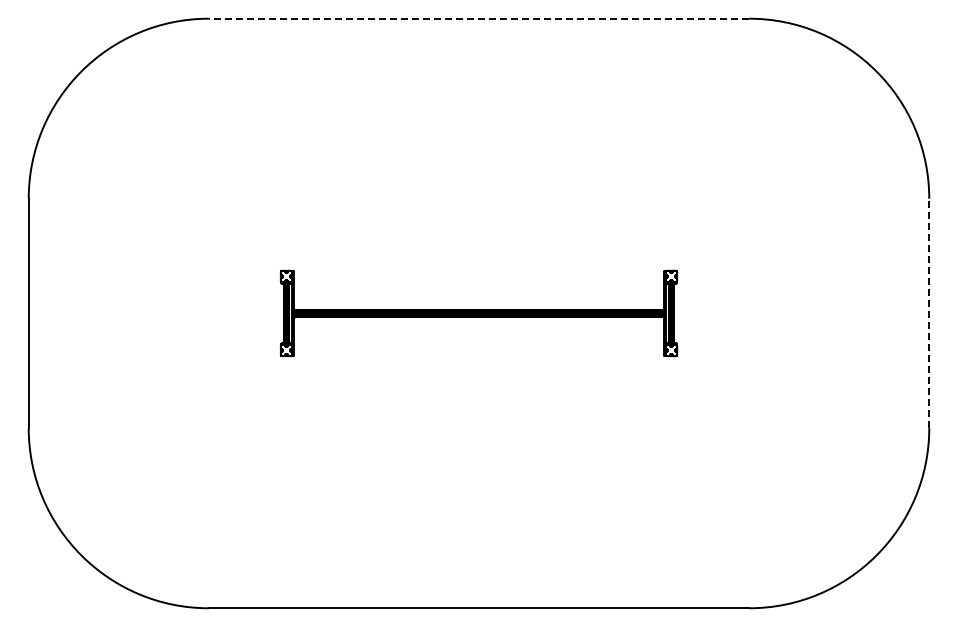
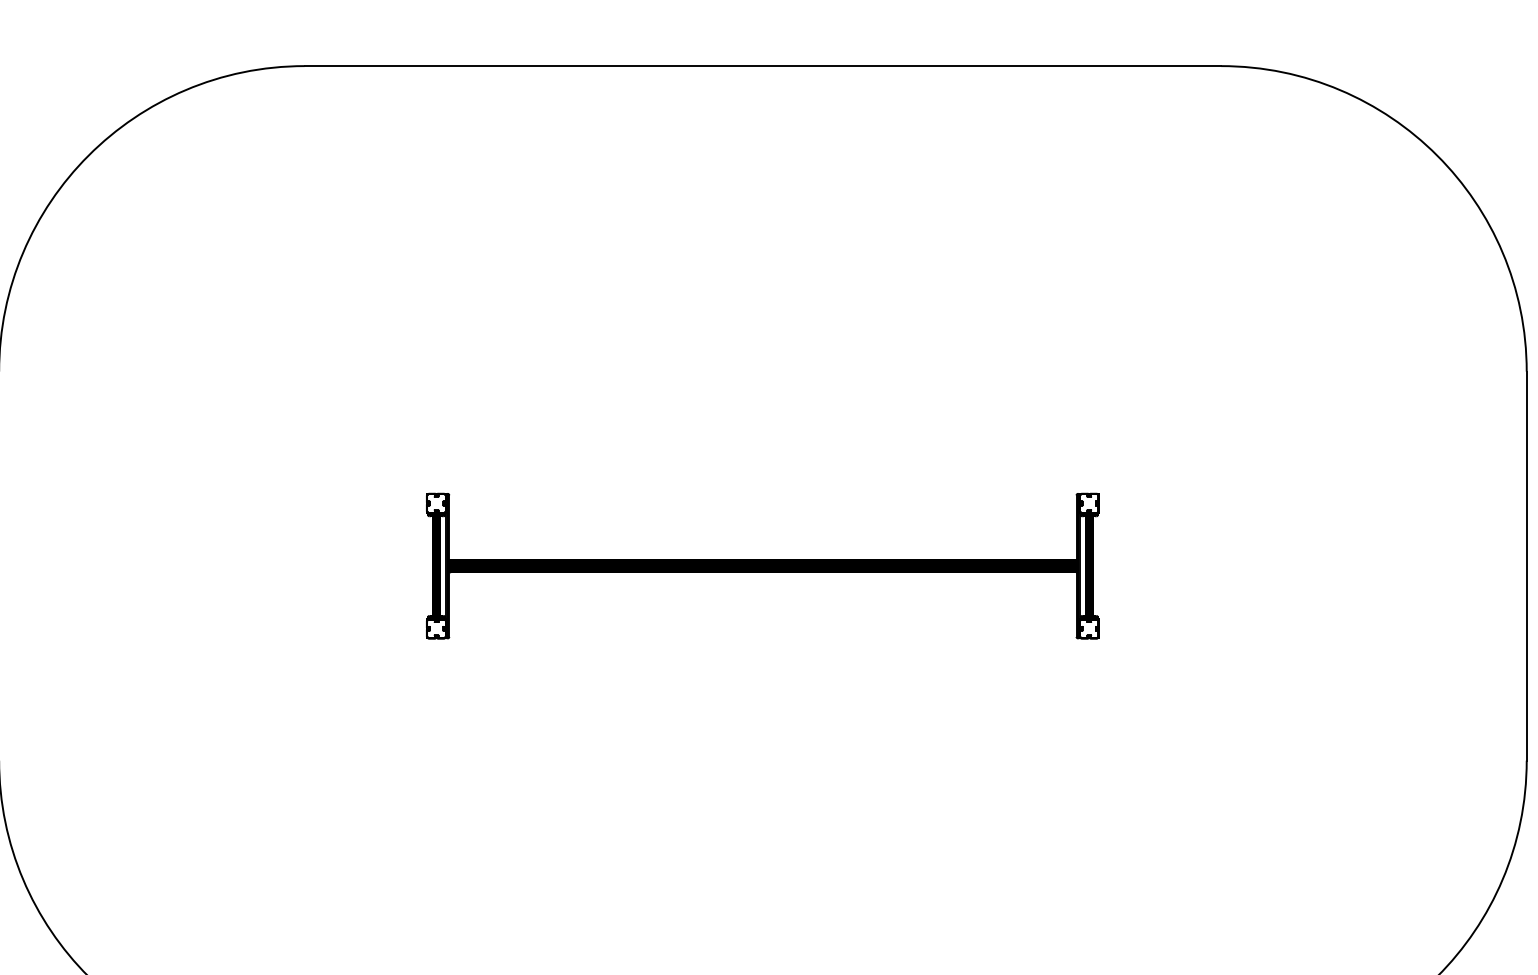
line: (478, 18) -> (762, 65), dashed -> solid
line: (929, 313) -> (1527, 566), dashed -> solid

